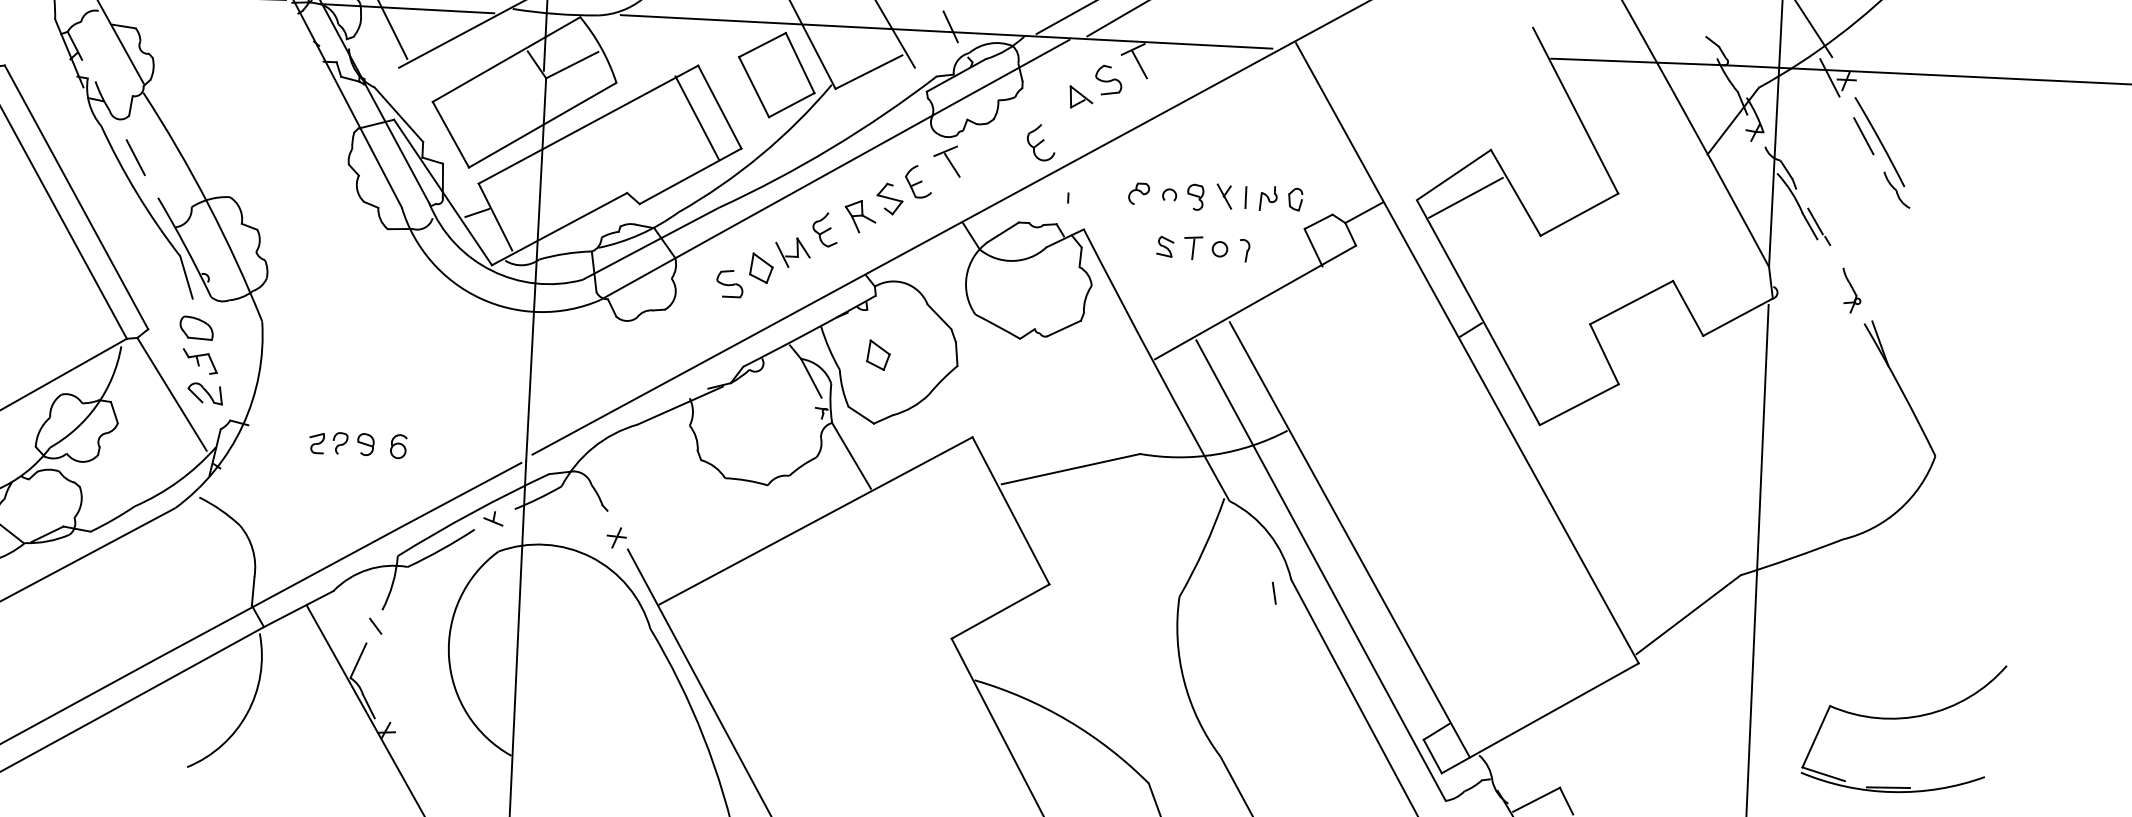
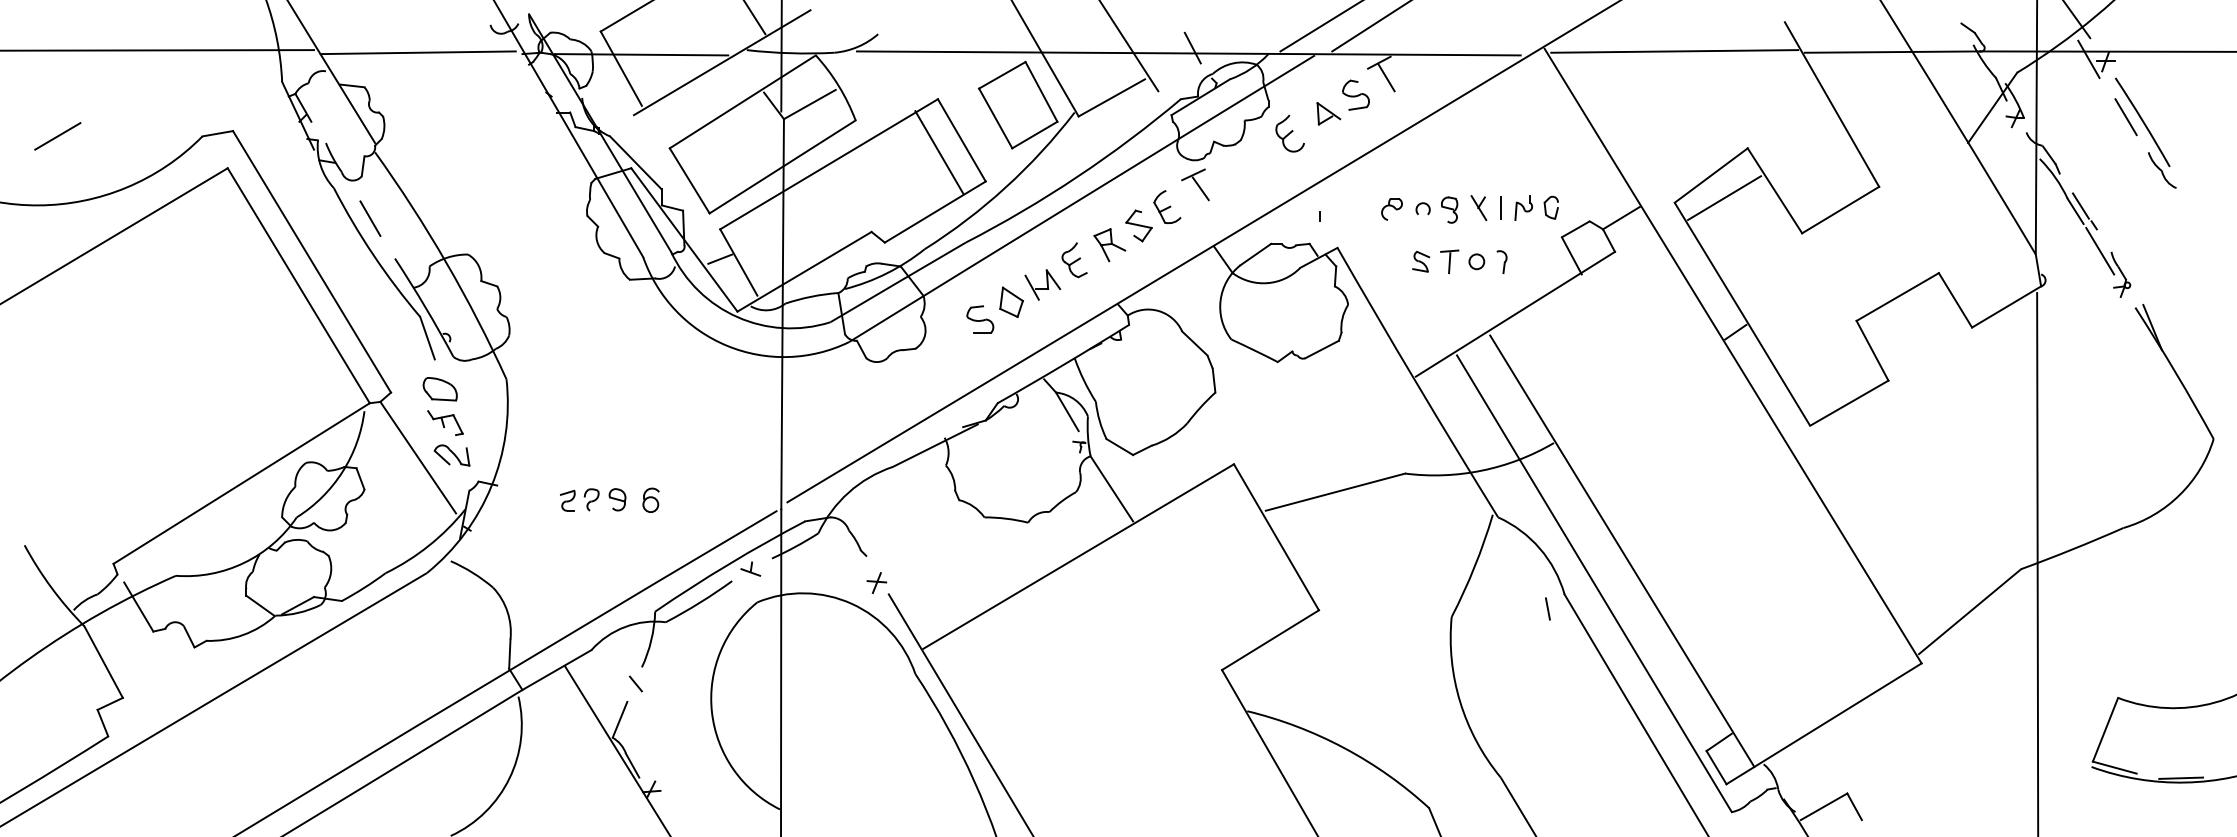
line: (1423, 51) -> (1674, 51), added
part: (1040, 142) -> (1289, 133), moved
line: (1832, 266) -> (2100, 251), added
part: (878, 354) -> (1134, 384), removed

